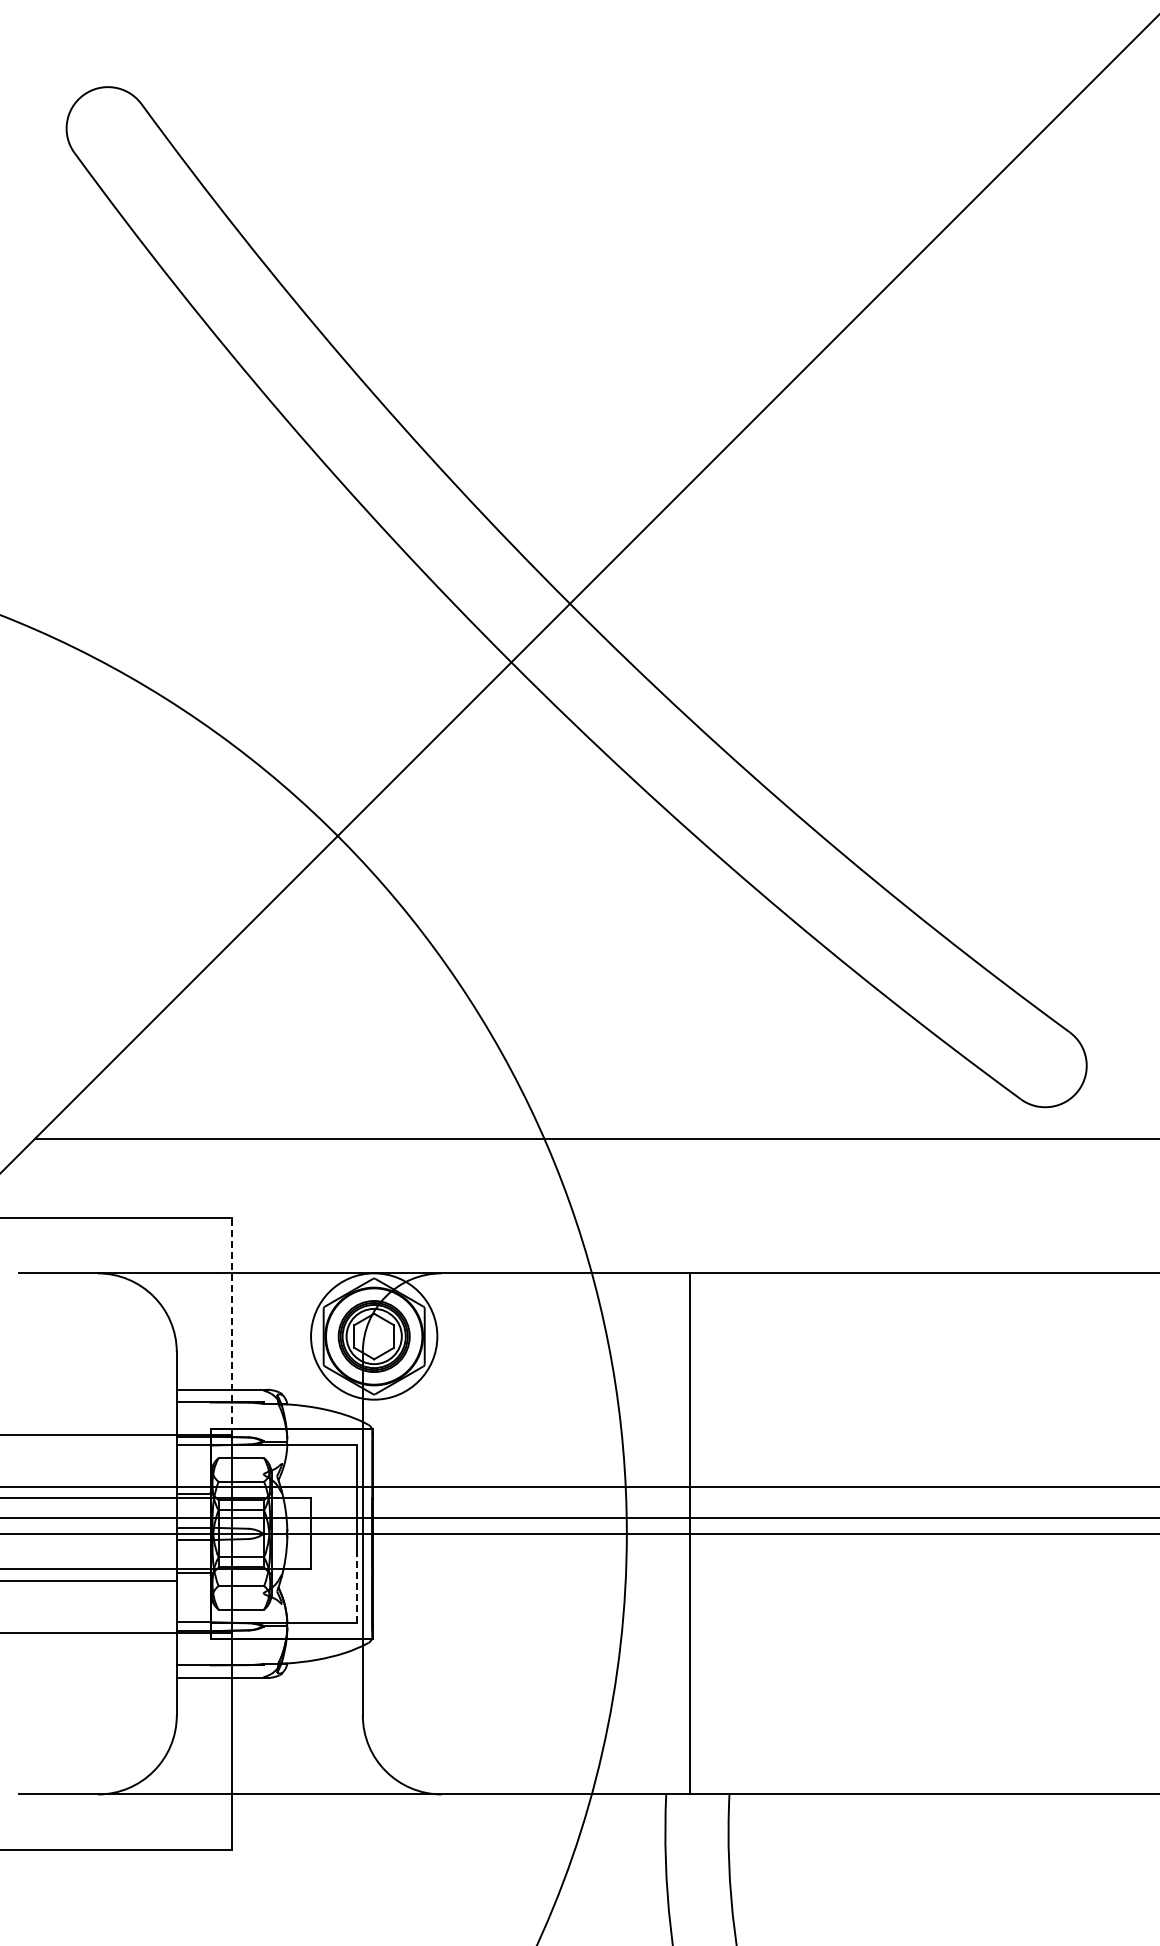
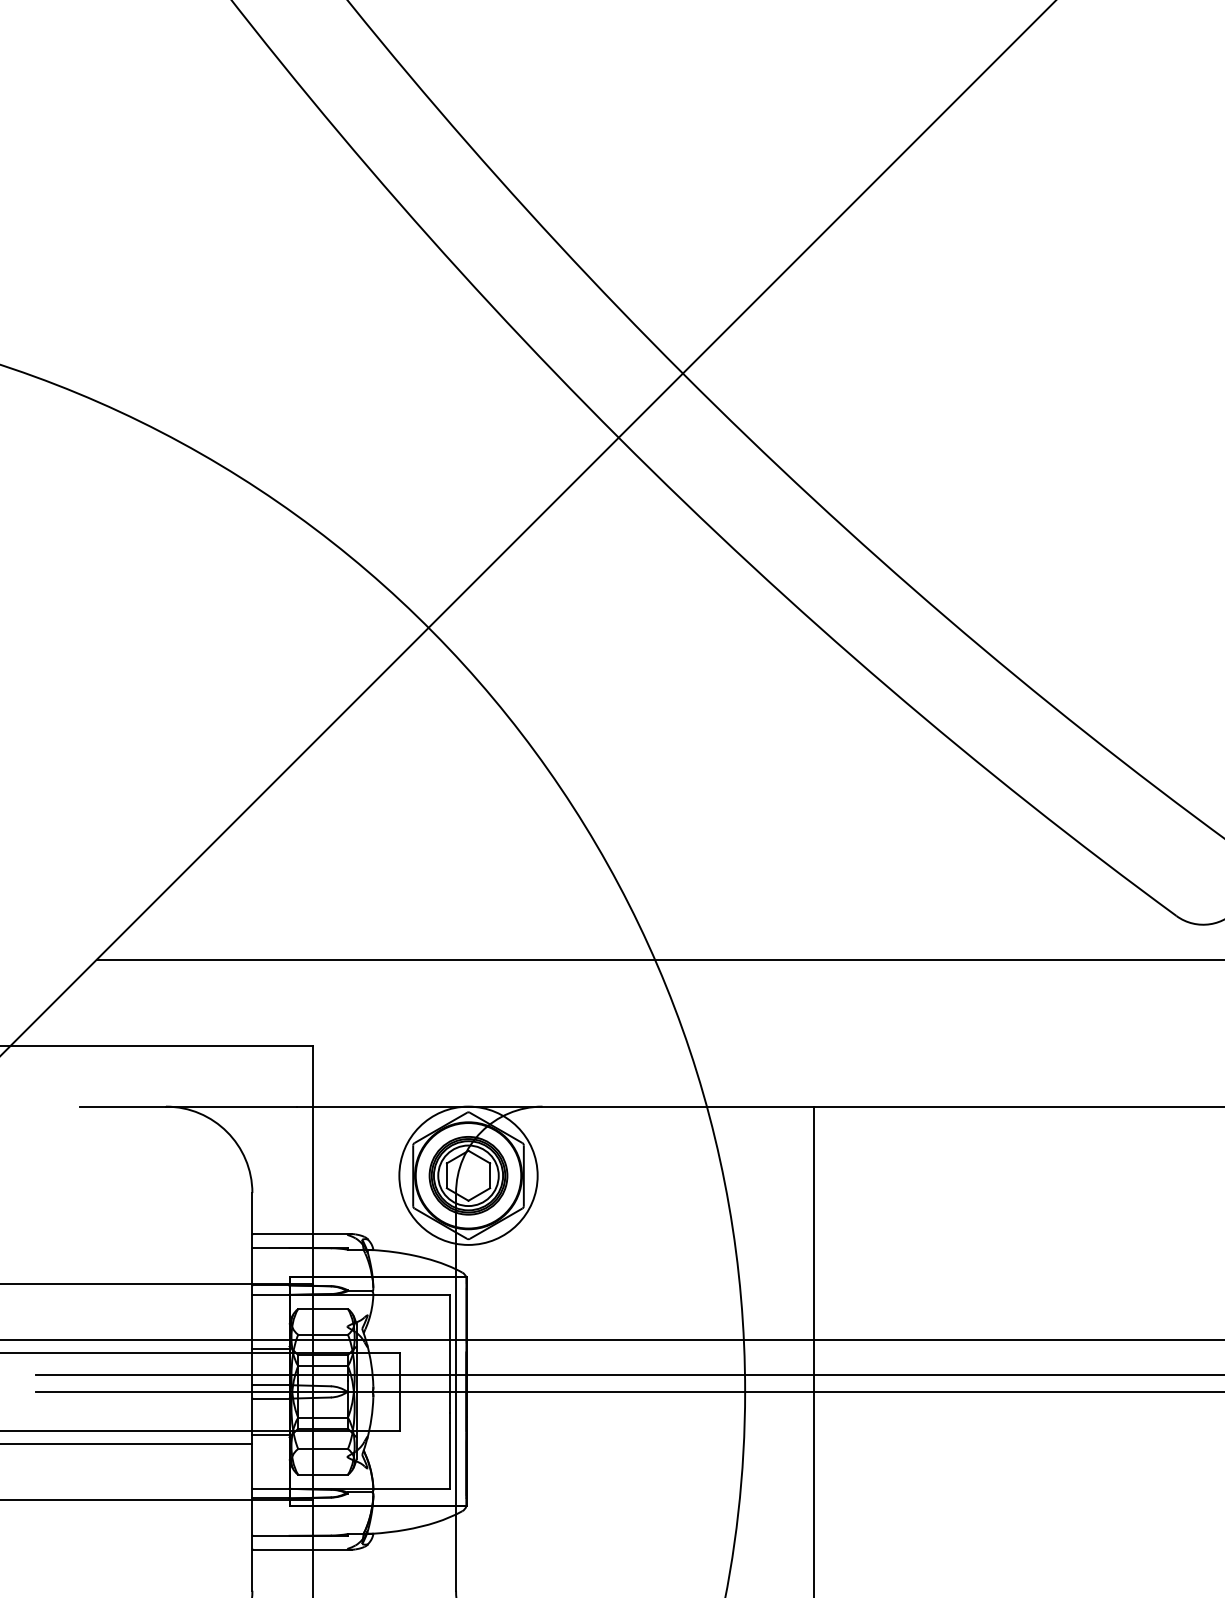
line: (232, 1326) -> (313, 1164), dashed -> solid
line: (356, 1588) -> (449, 1451), dashed -> solid

